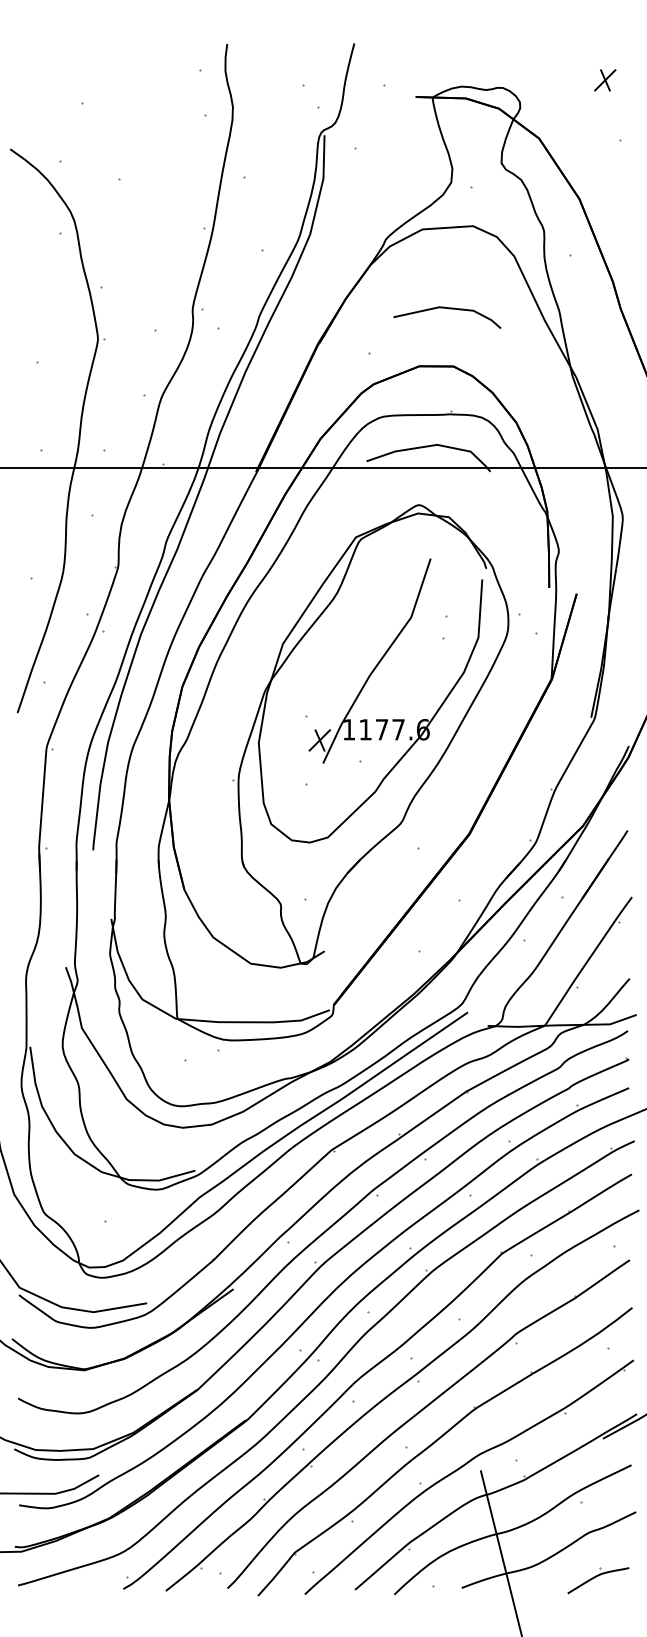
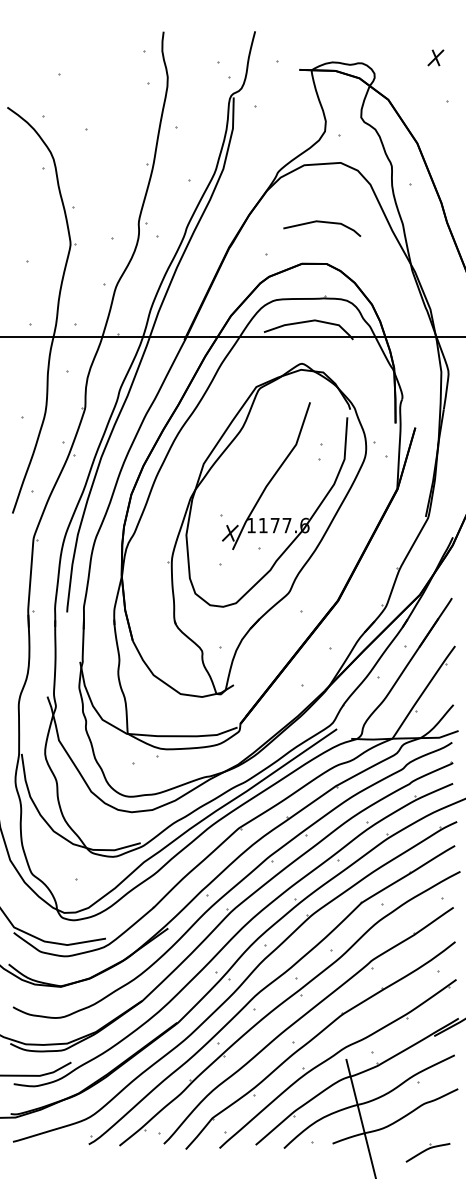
part: (598, 1580) -> (428, 1152), moved

